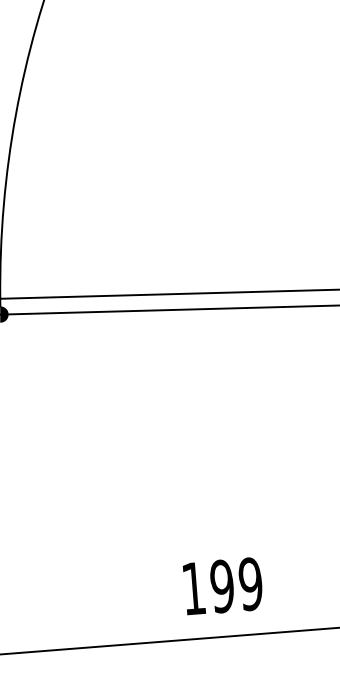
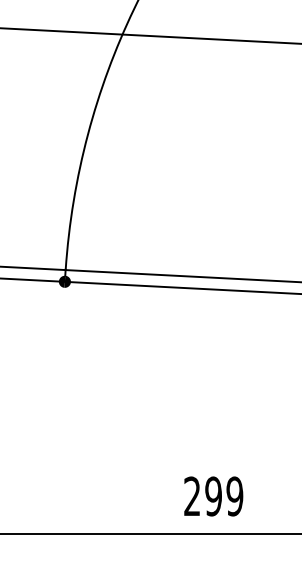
text: (192, 587) -> (191, 495), 199 -> 299

